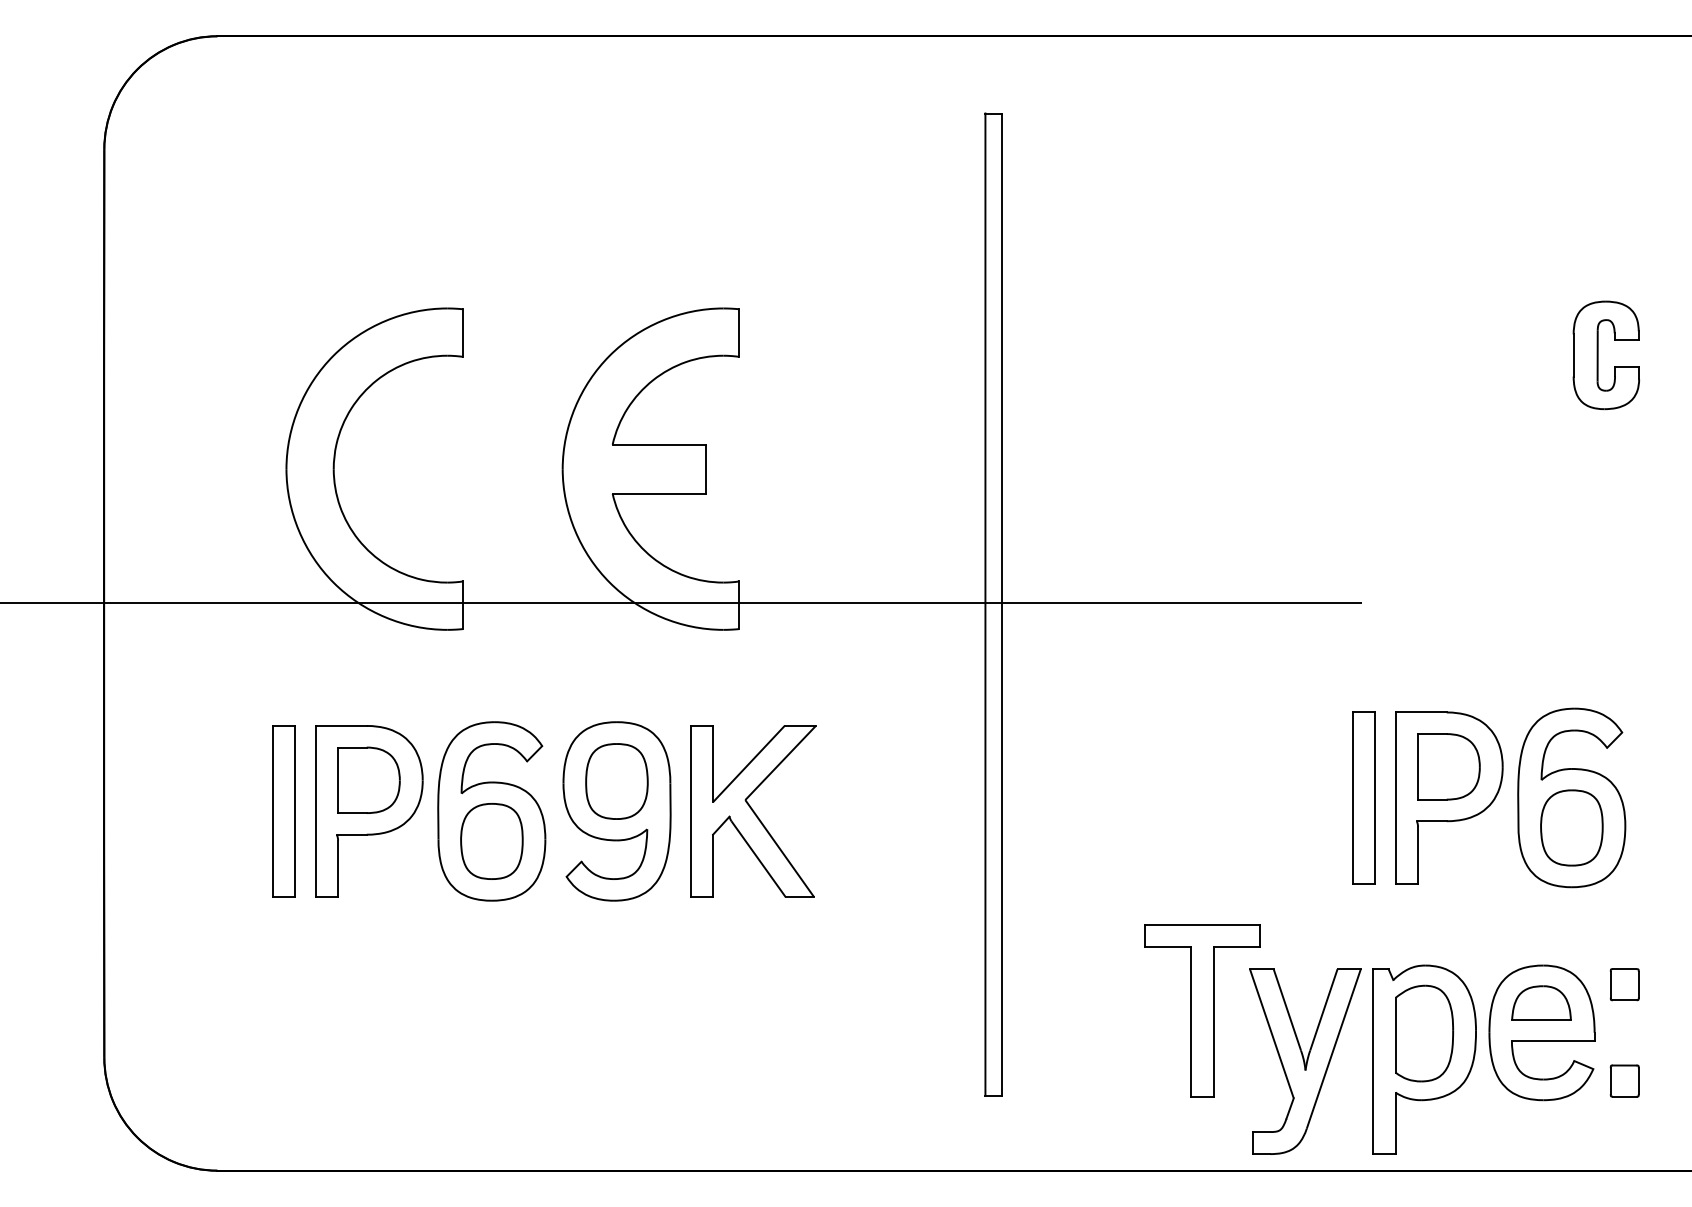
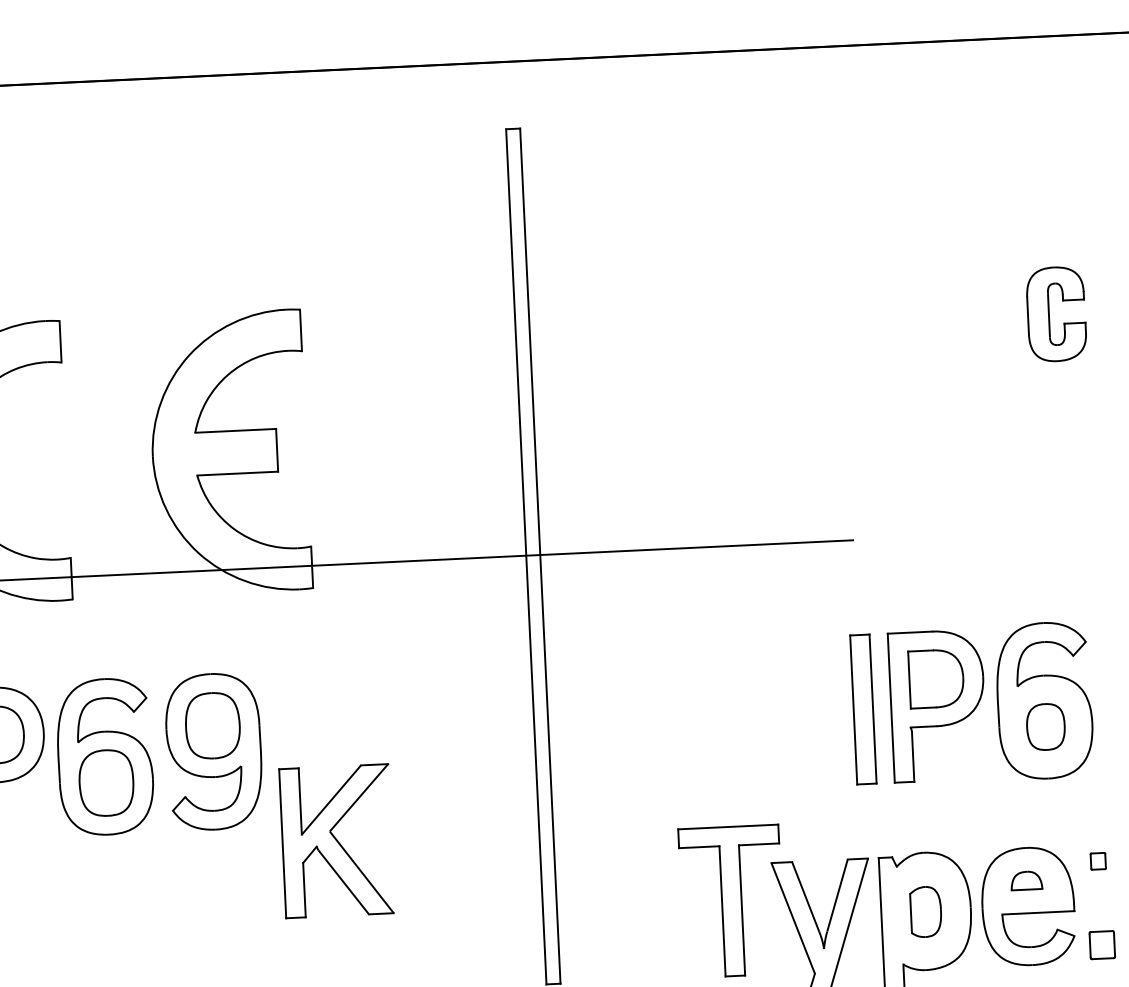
part: (753, 811) -> (337, 841), moved
part: (1571, 827) -> (1045, 726), size x0.7
part: (1624, 984) -> (1098, 861), size x0.6
part: (1541, 1002) -> (1026, 880), size x0.6
part: (1424, 1033) -> (926, 911), size x0.6

